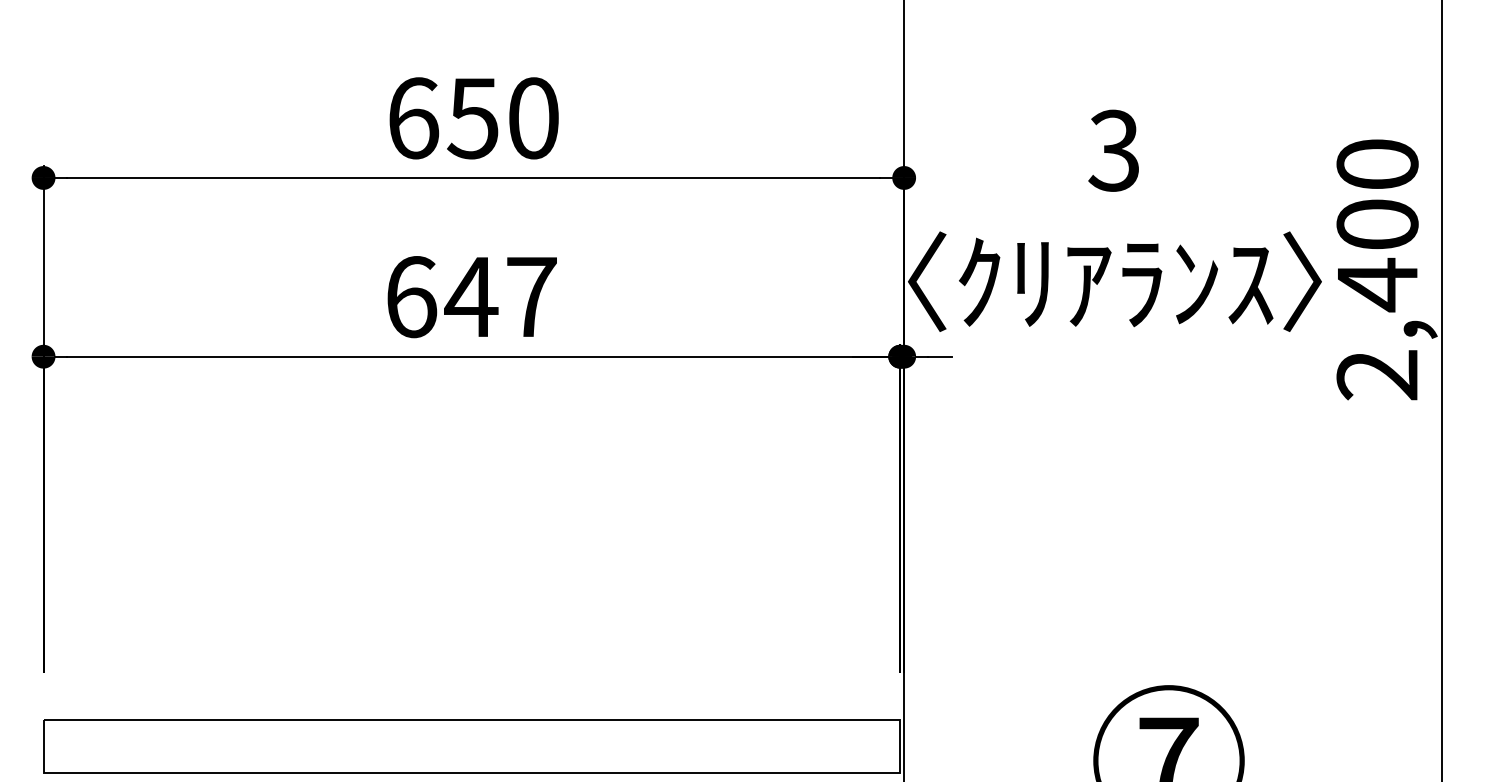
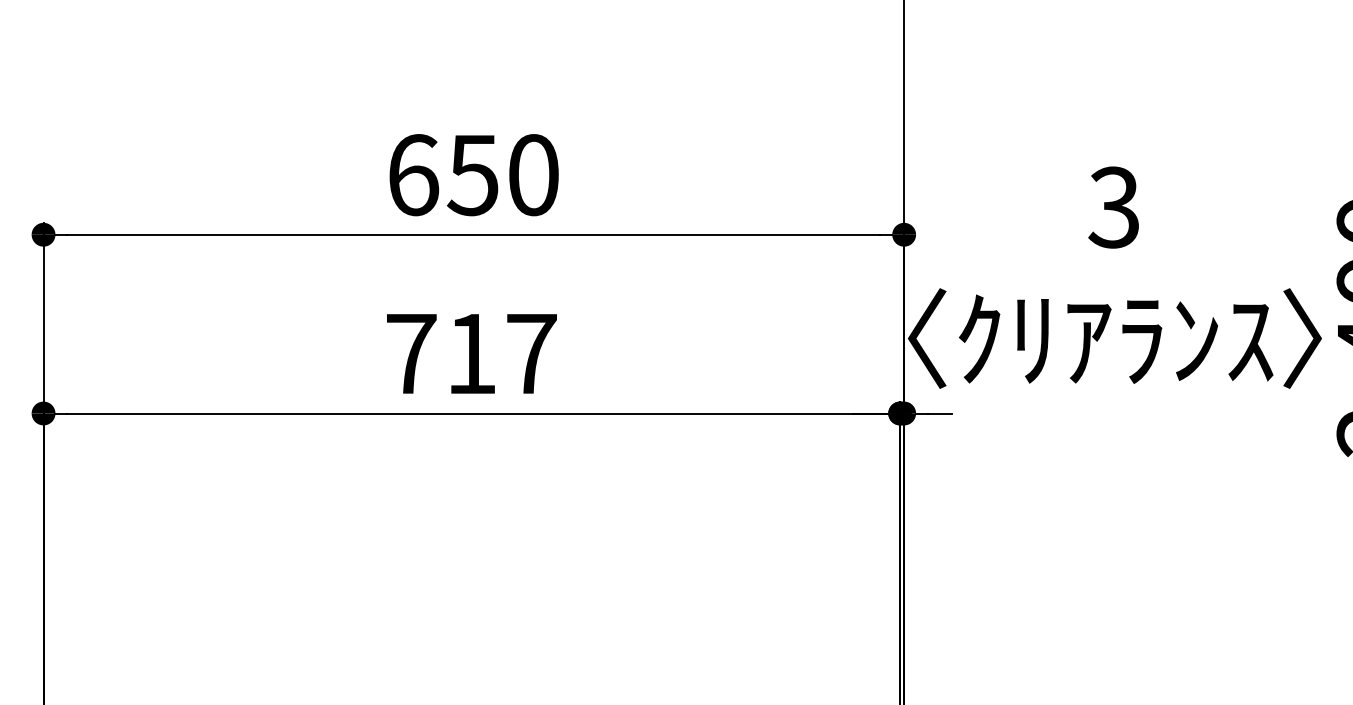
text: (442, 297) -> (442, 354), 647 -> 717

